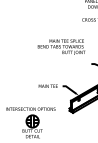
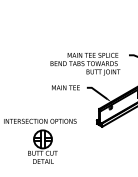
text: (61, 46) -> (85, 63), moved

